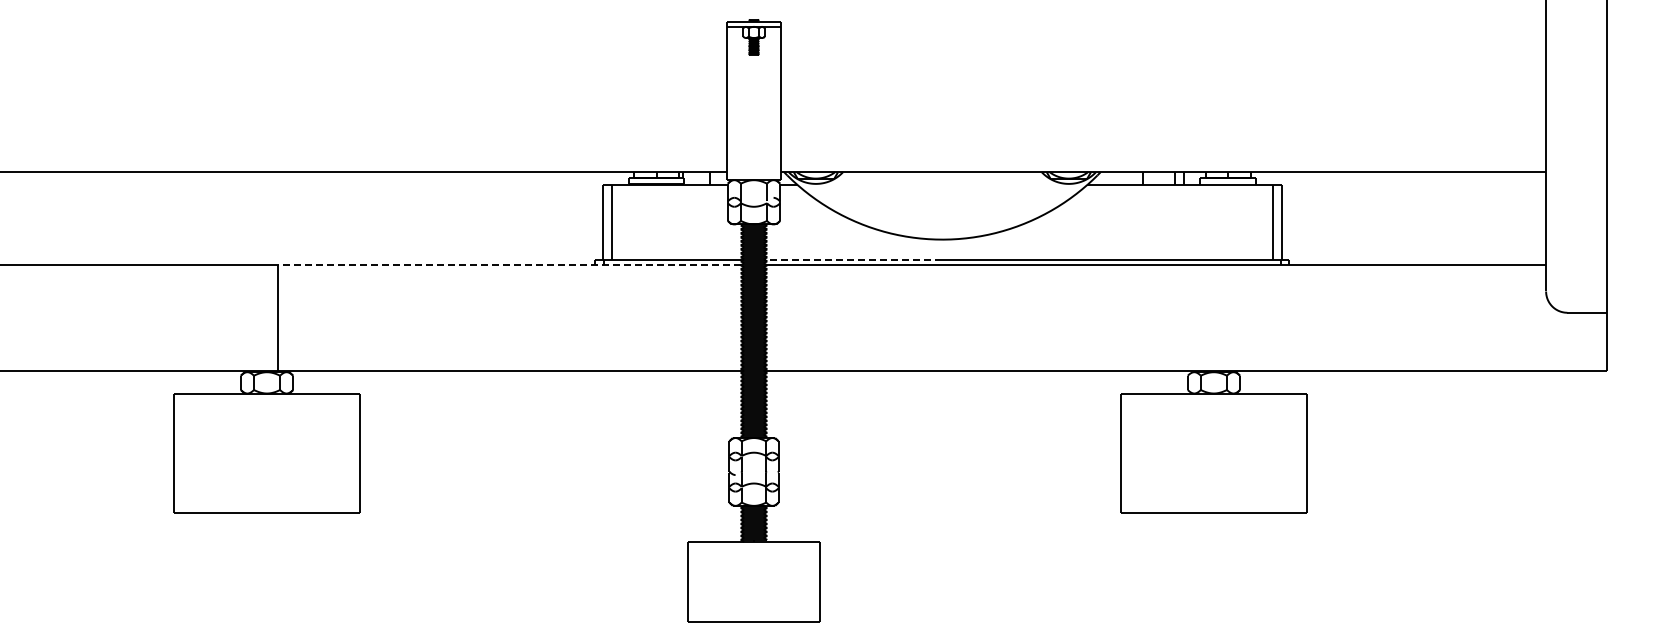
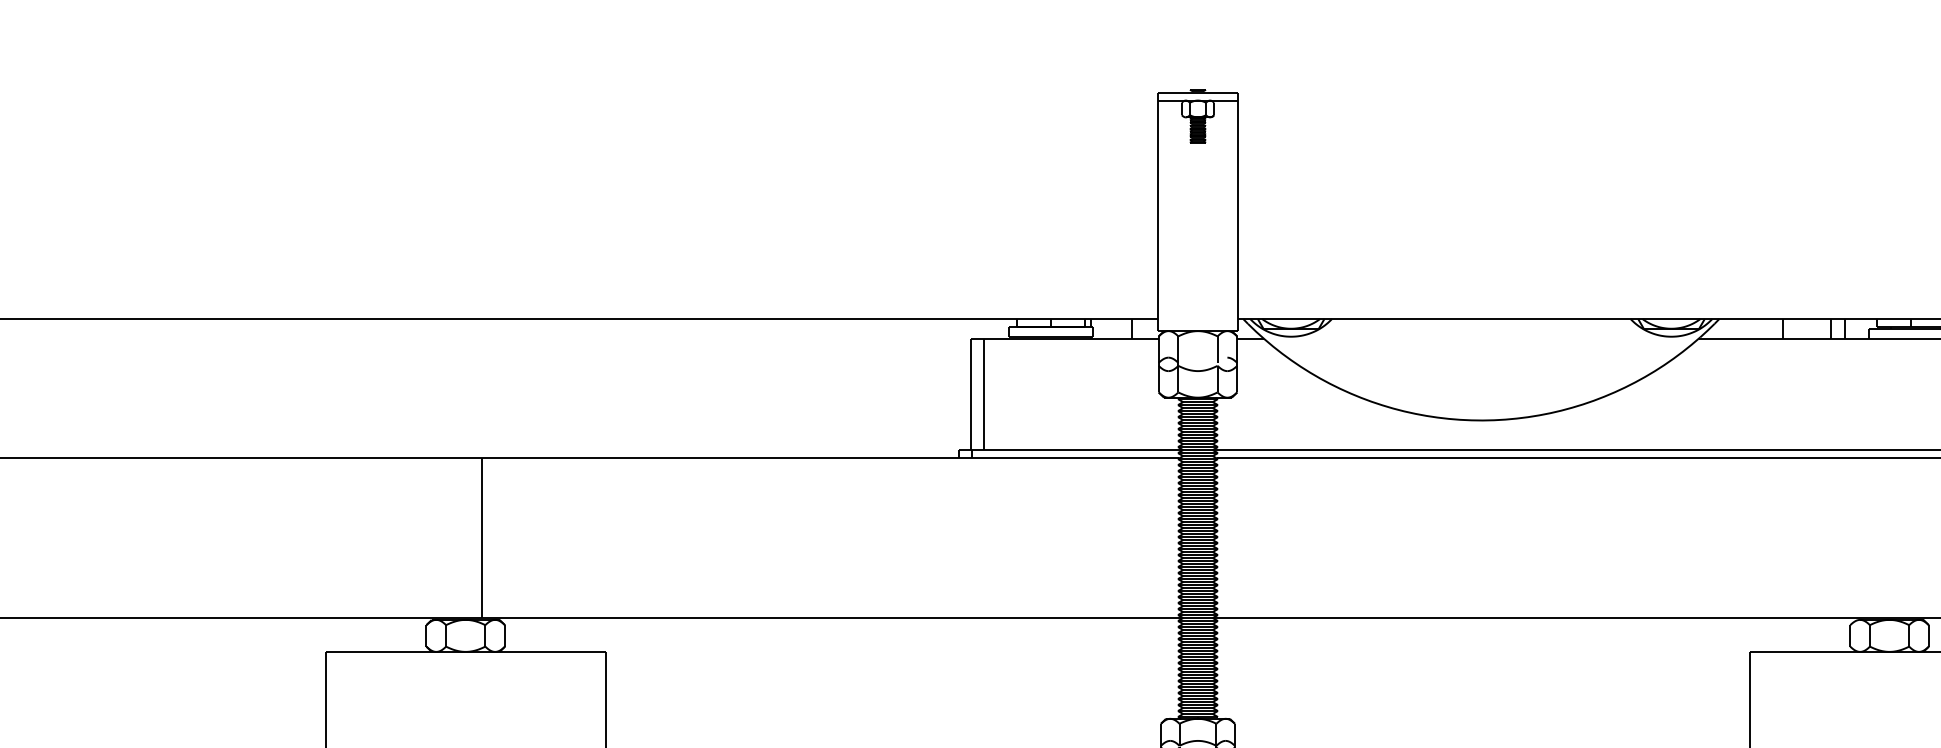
line: (852, 259) -> (1346, 450), dashed -> solid
line: (509, 264) -> (830, 457), dashed -> solid

